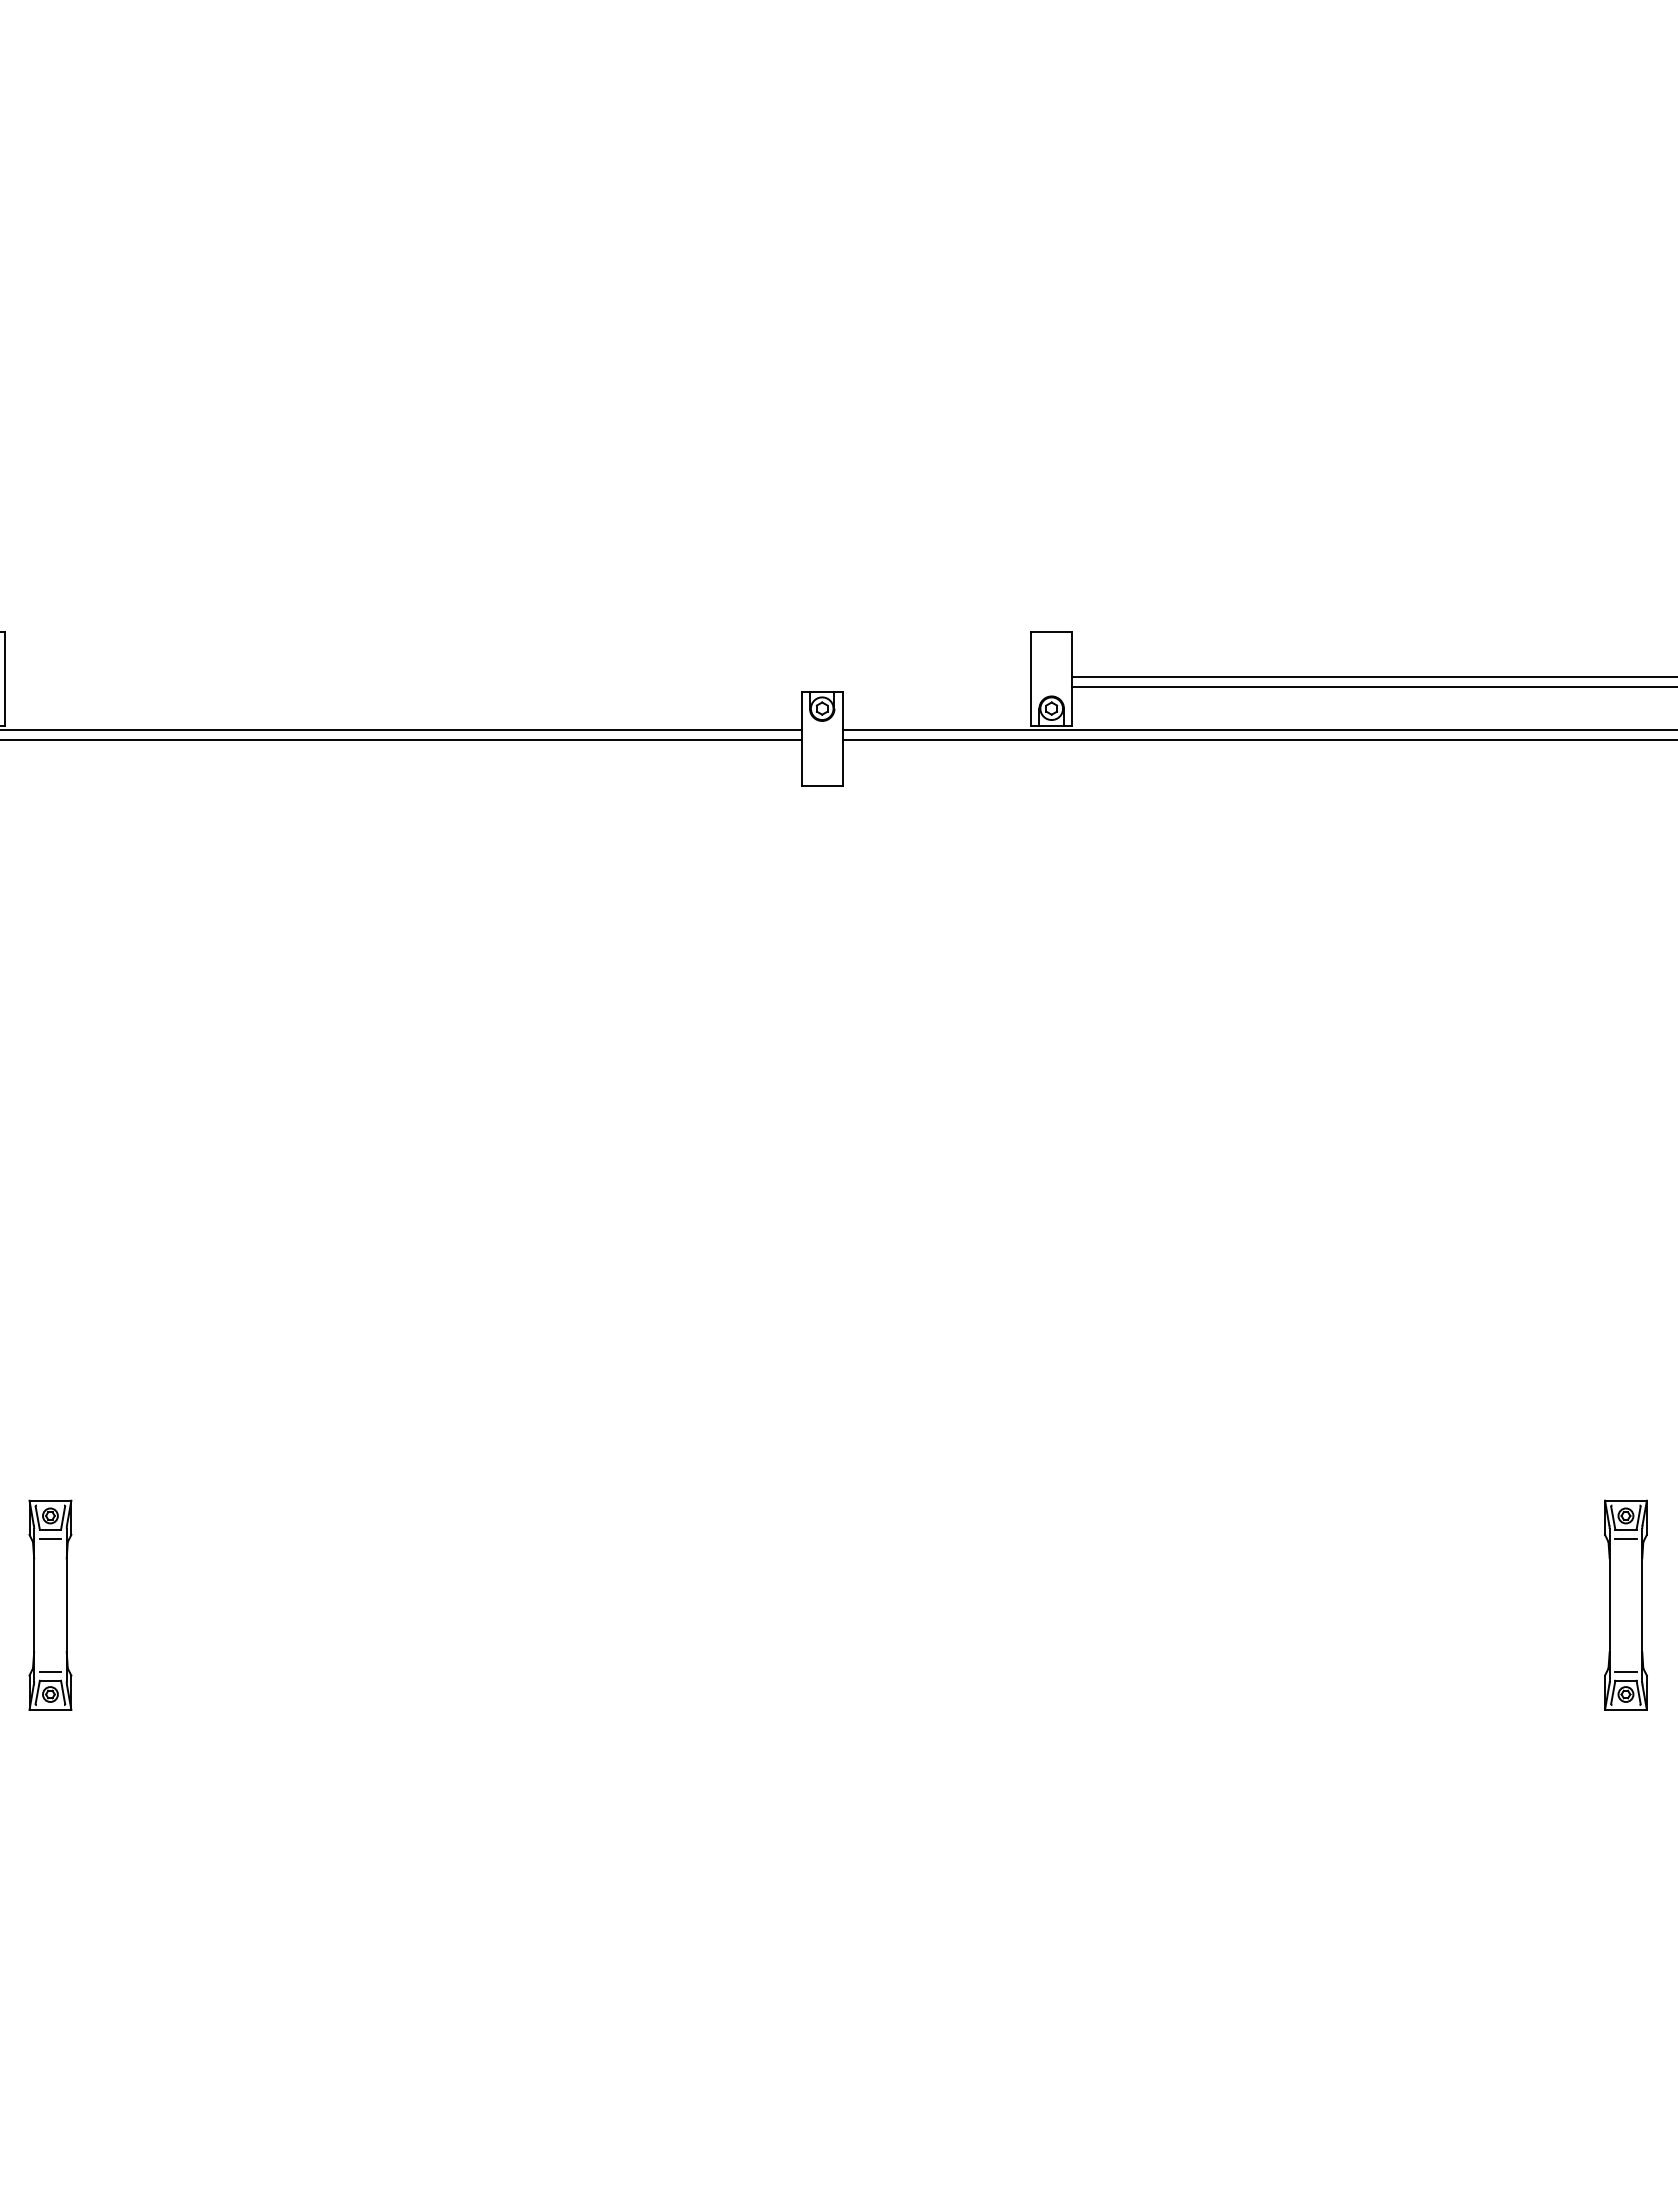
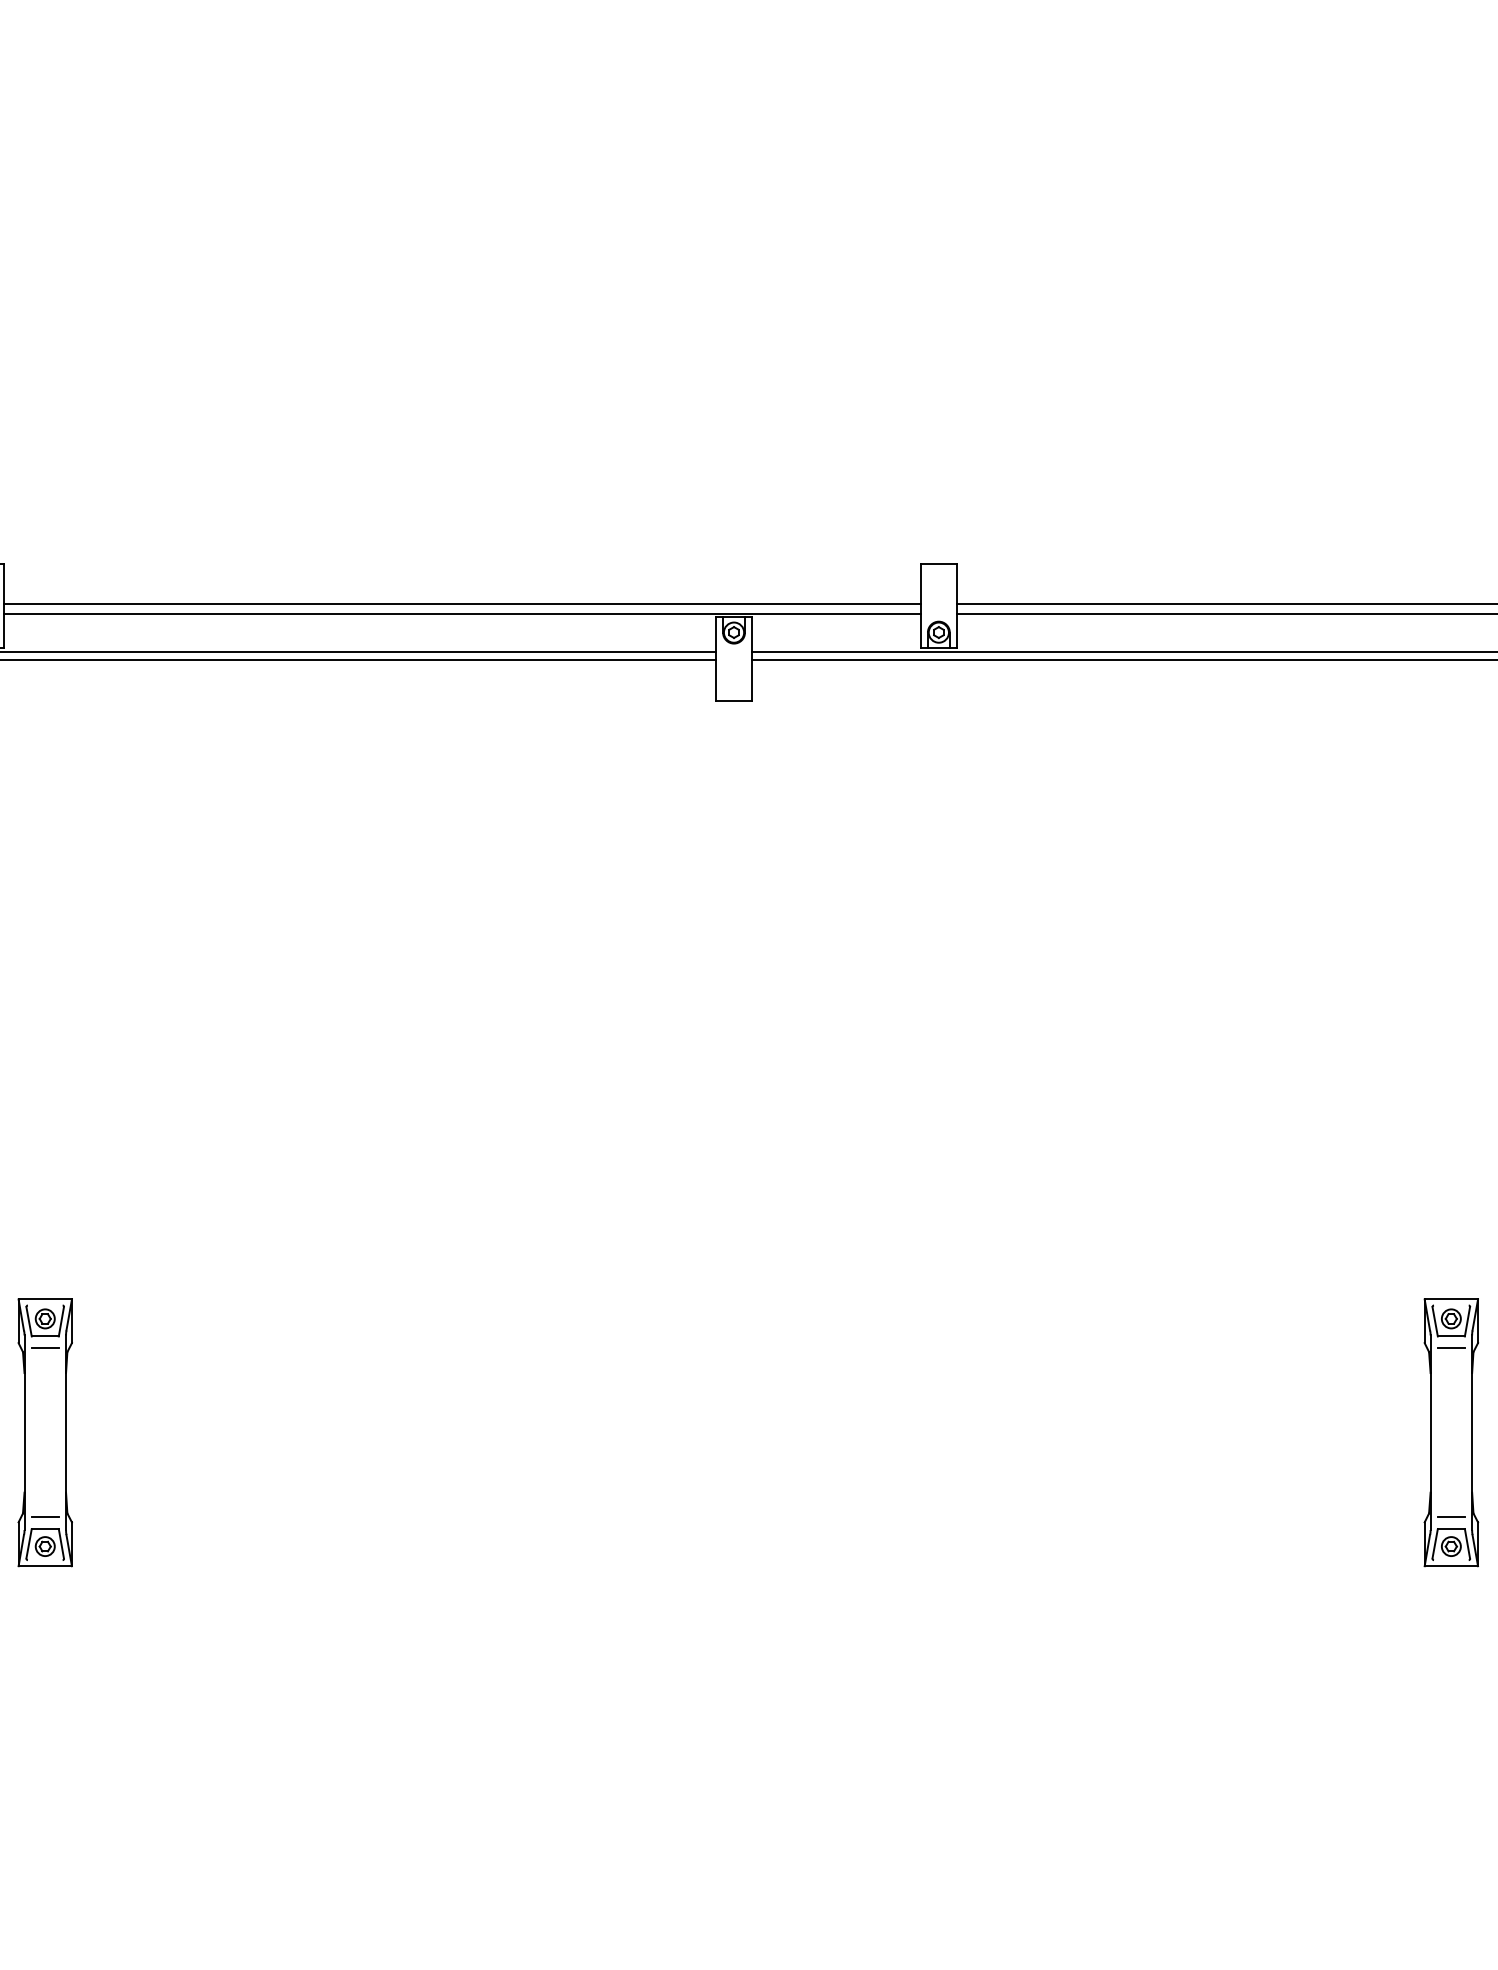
line: (518, 677) -> (462, 604), added
line: (518, 687) -> (462, 613), added
part: (49, 1604) -> (44, 1432), size x1.43
part: (1626, 1604) -> (1451, 1432), size x1.43

